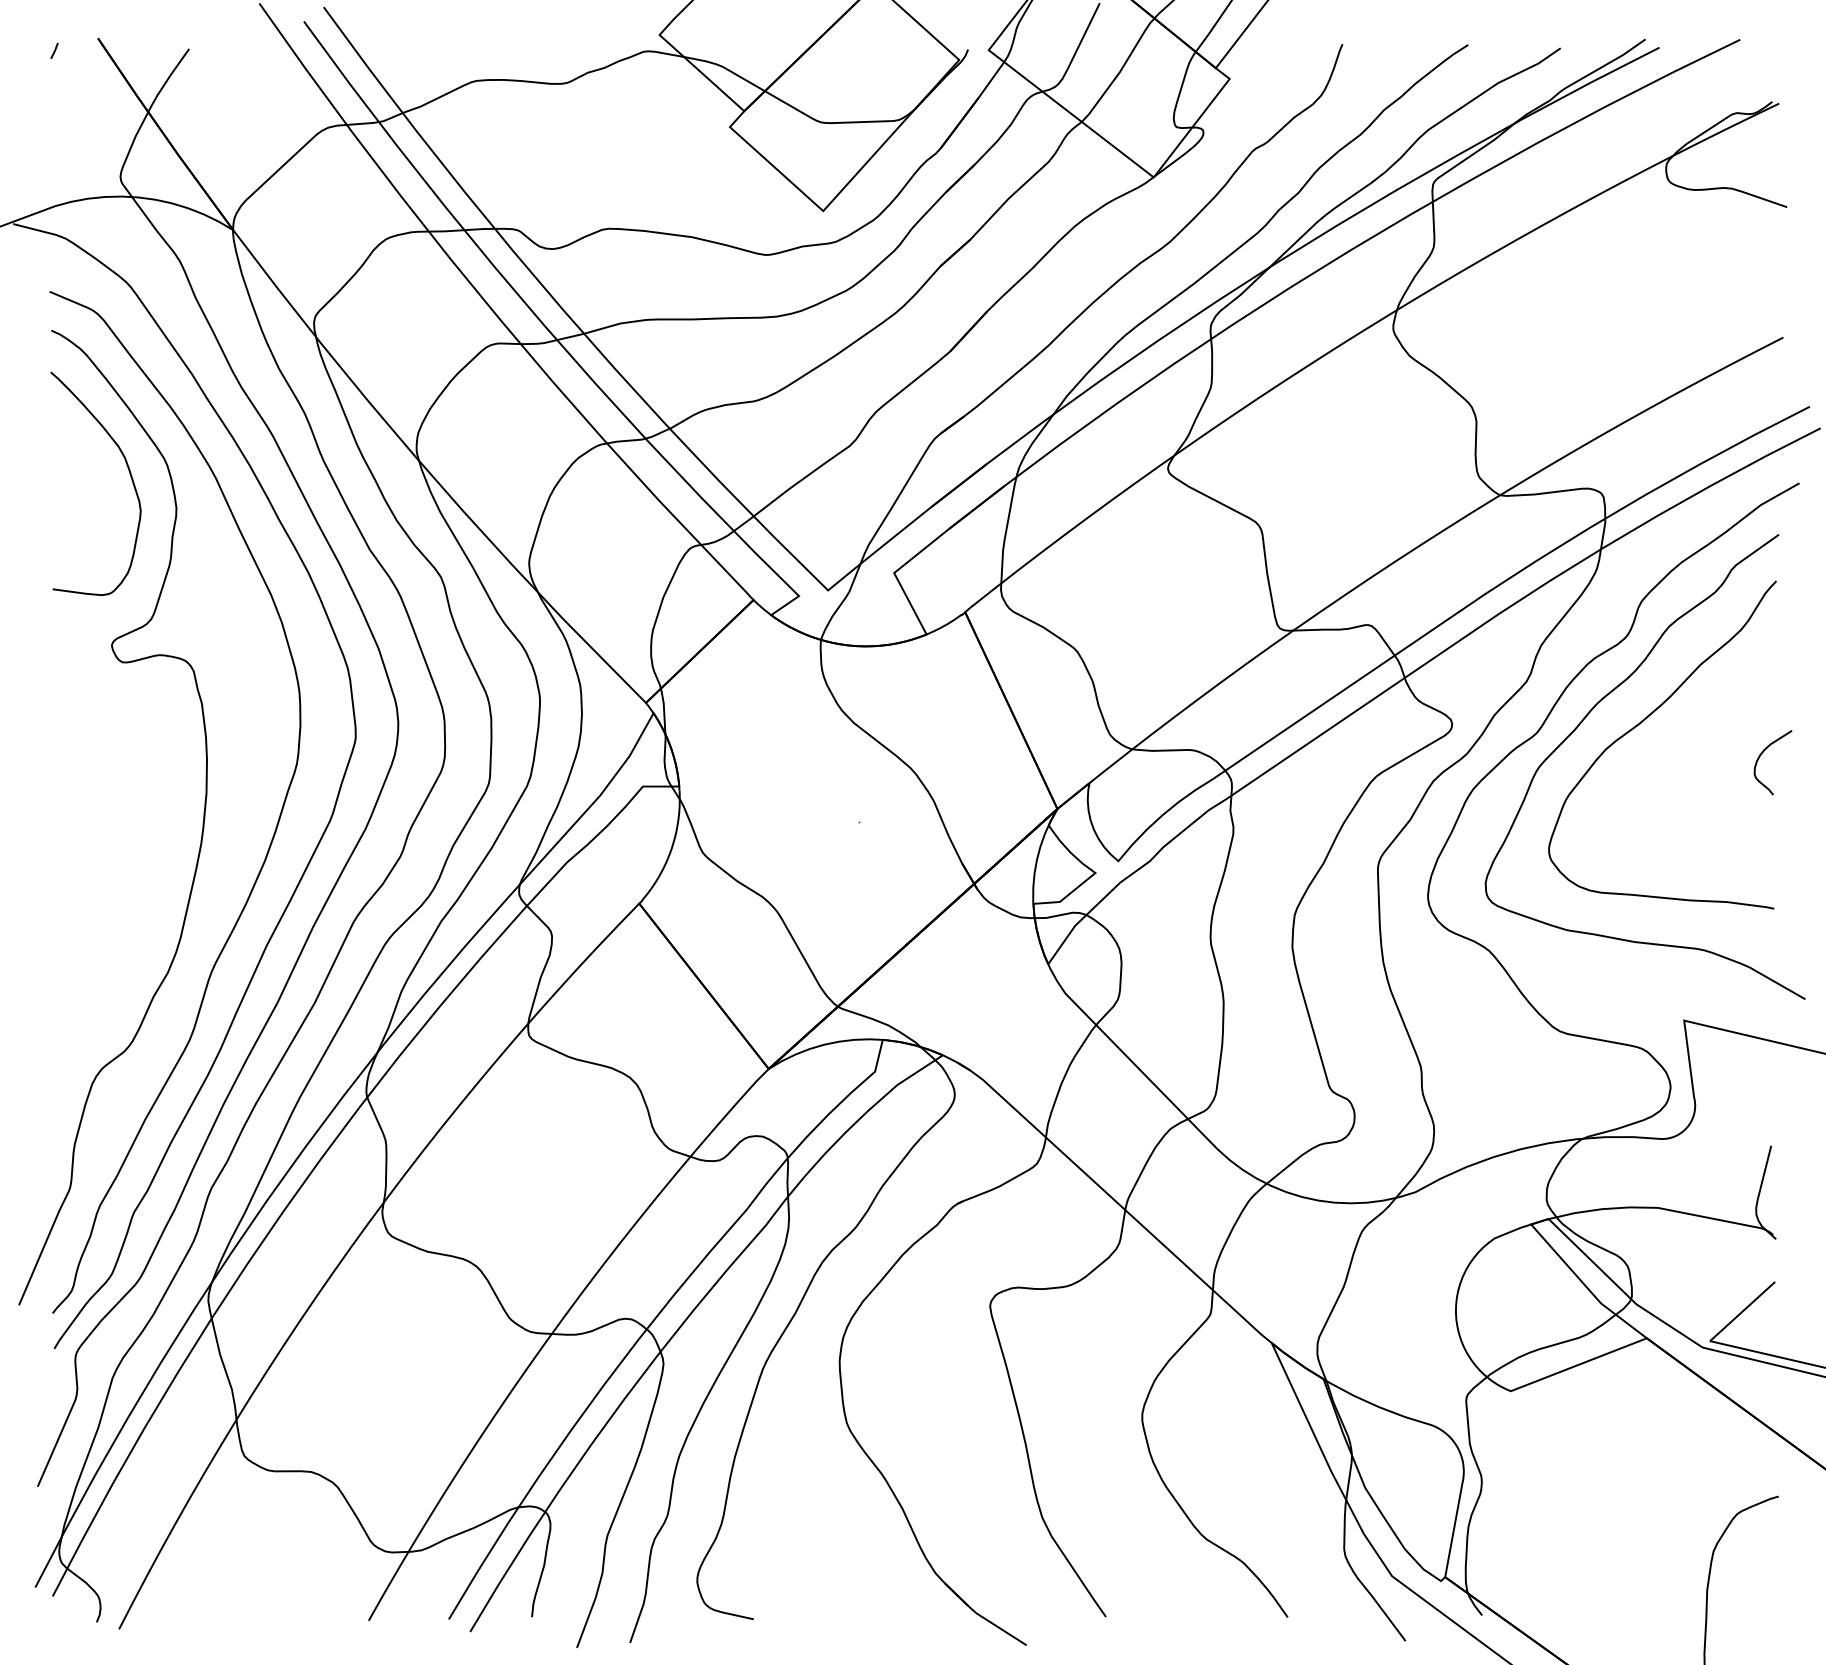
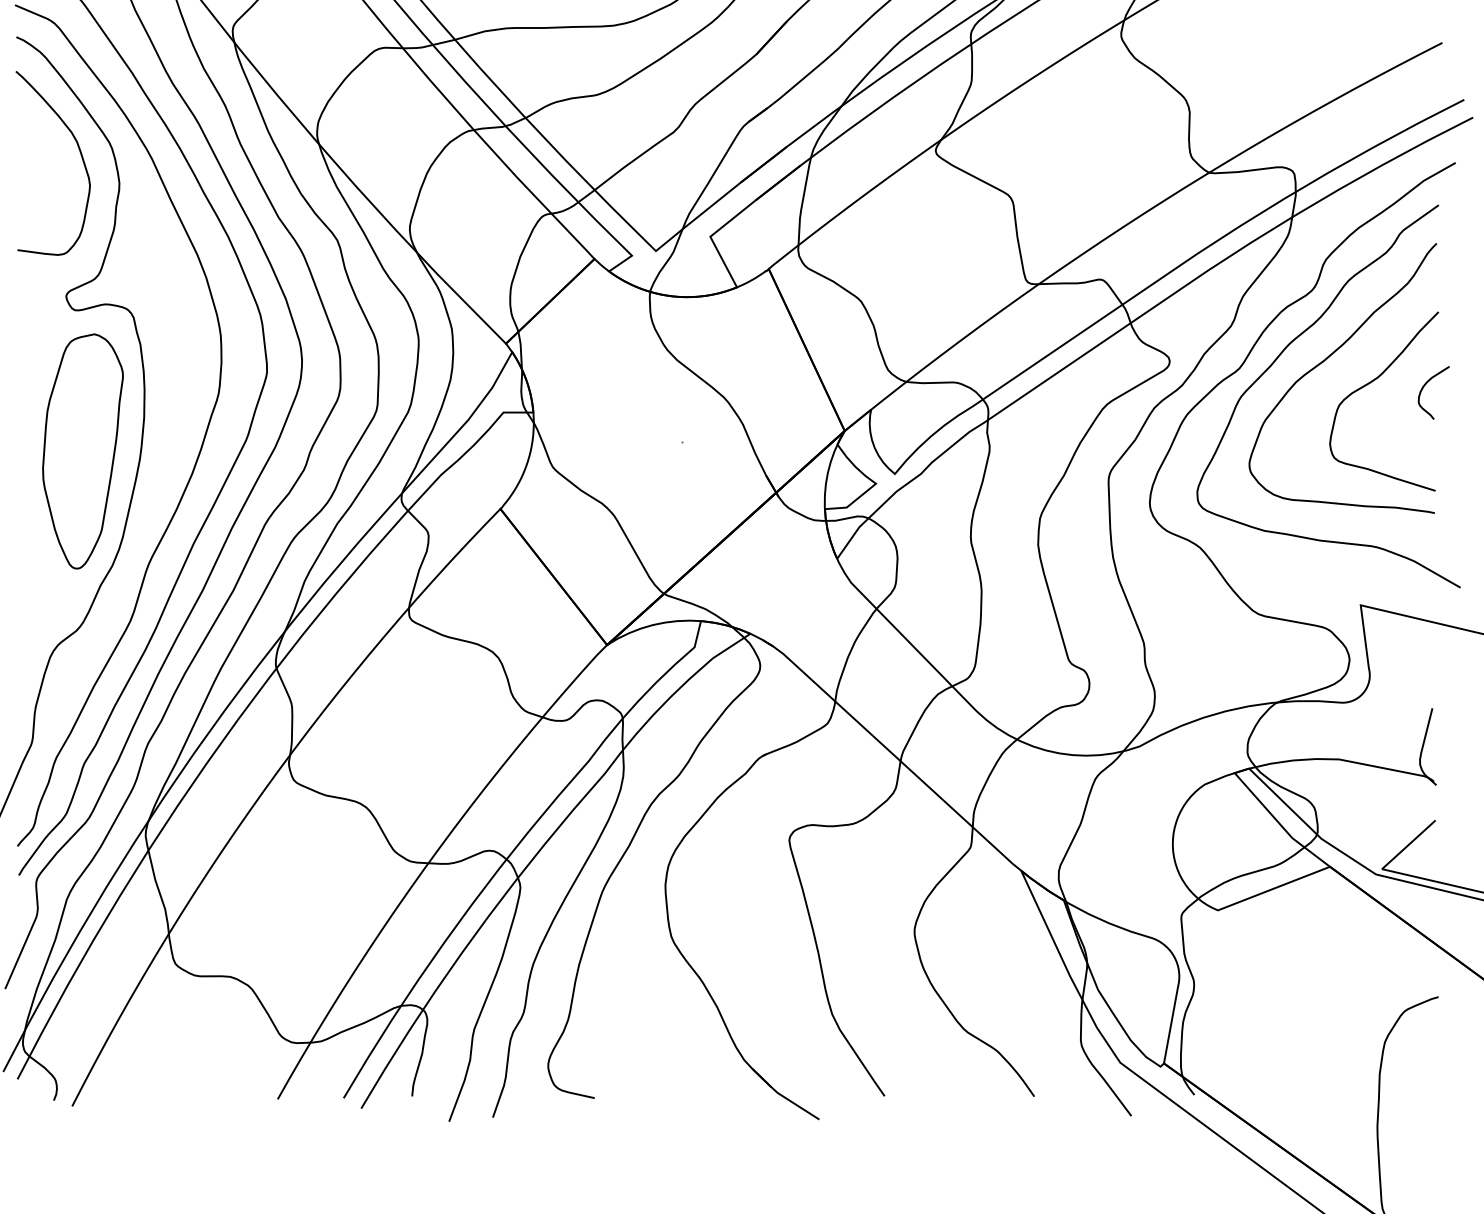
curve: (1697, 750) -> (1371, 382), added
part: (131, 833) -> (82, 451), added

